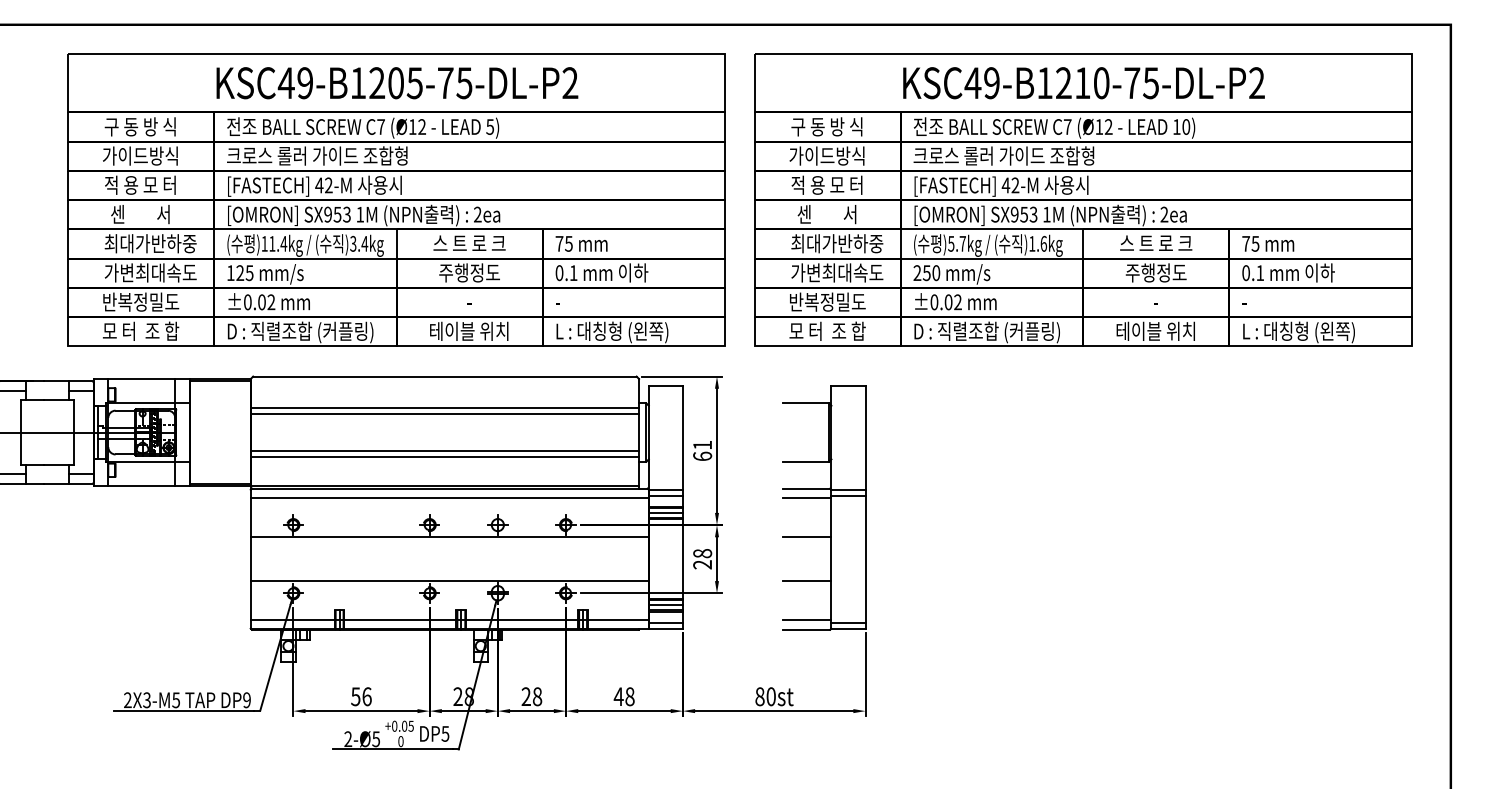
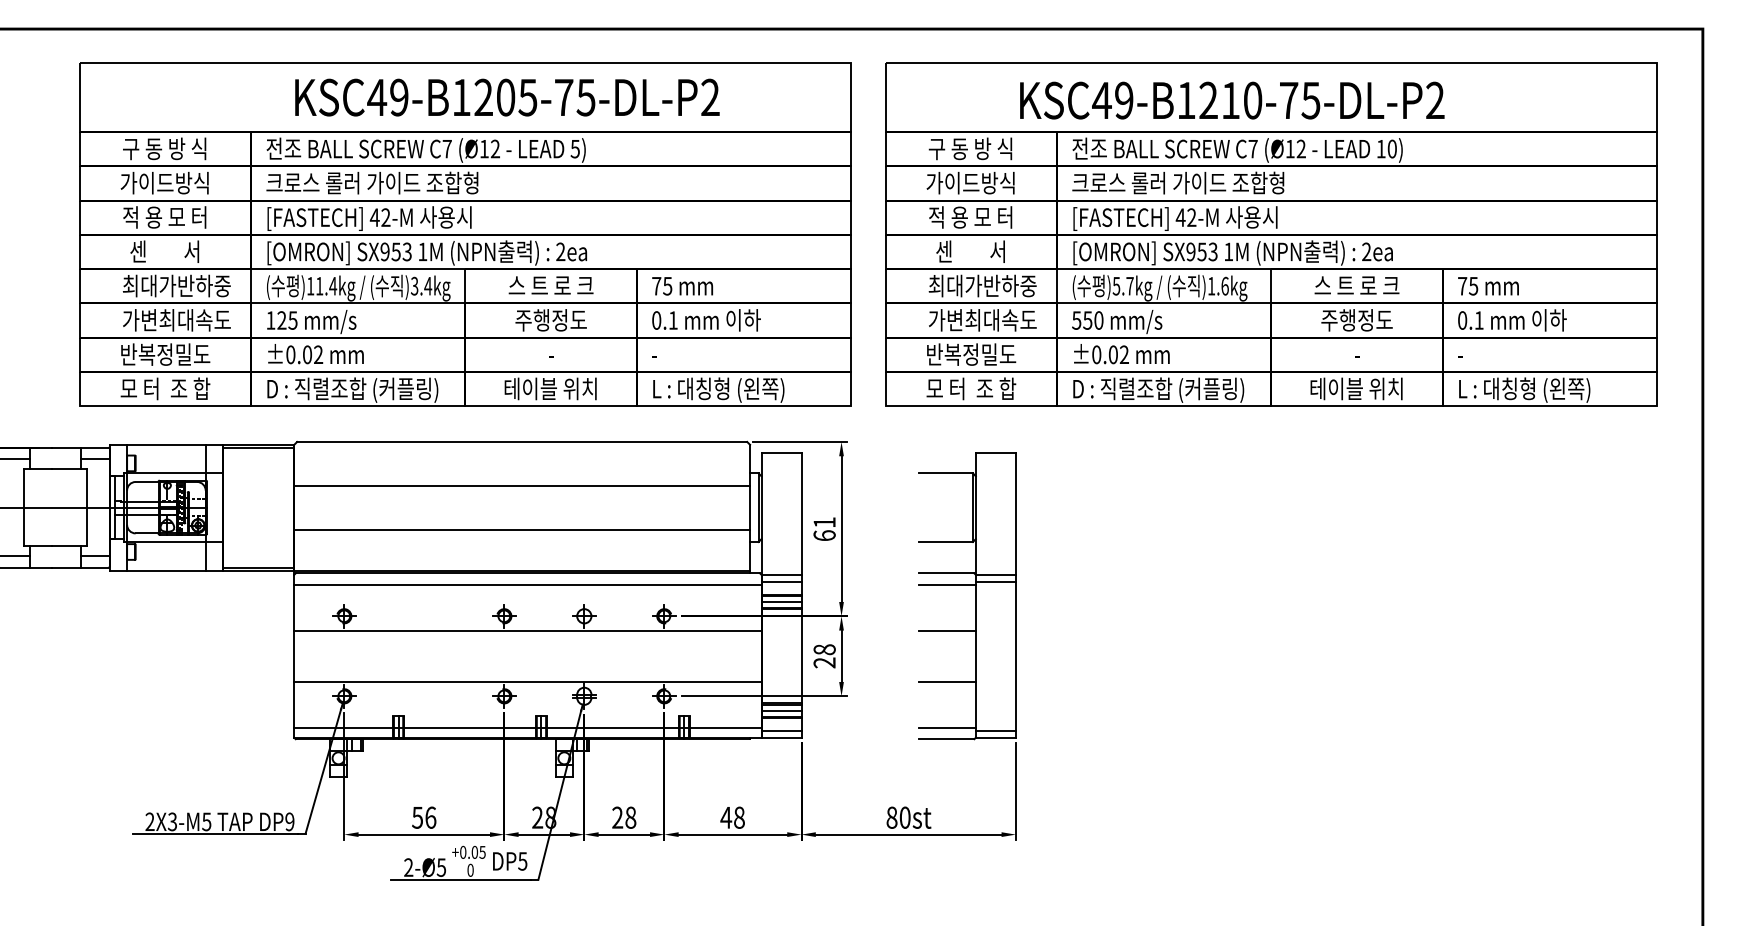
text: (397, 83) -> (507, 97), moved
text: (1084, 83) -> (1232, 100), moved
text: (917, 273) -> (1076, 320), 250 -> 550
line: (445, 408) -> (522, 479), removed
line: (445, 457) -> (522, 536), removed

